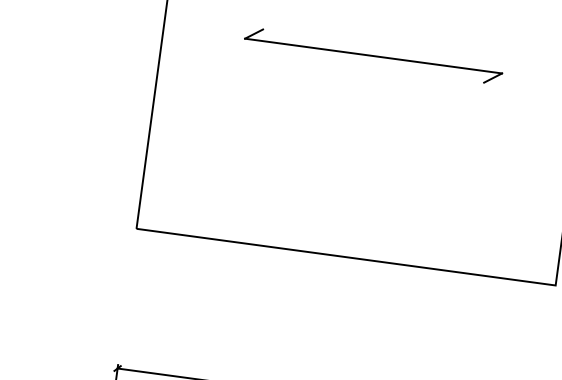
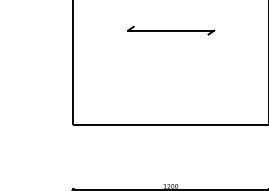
part: (374, 55) -> (171, 30), size x0.71

